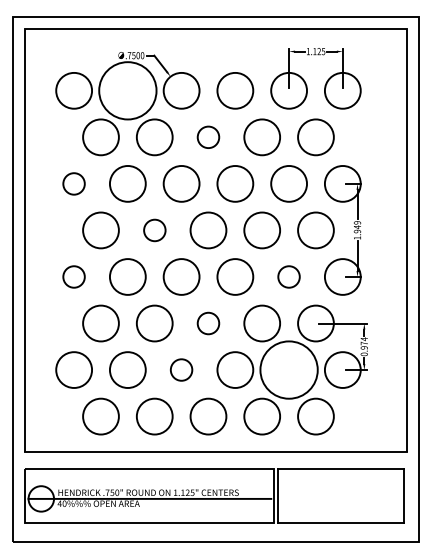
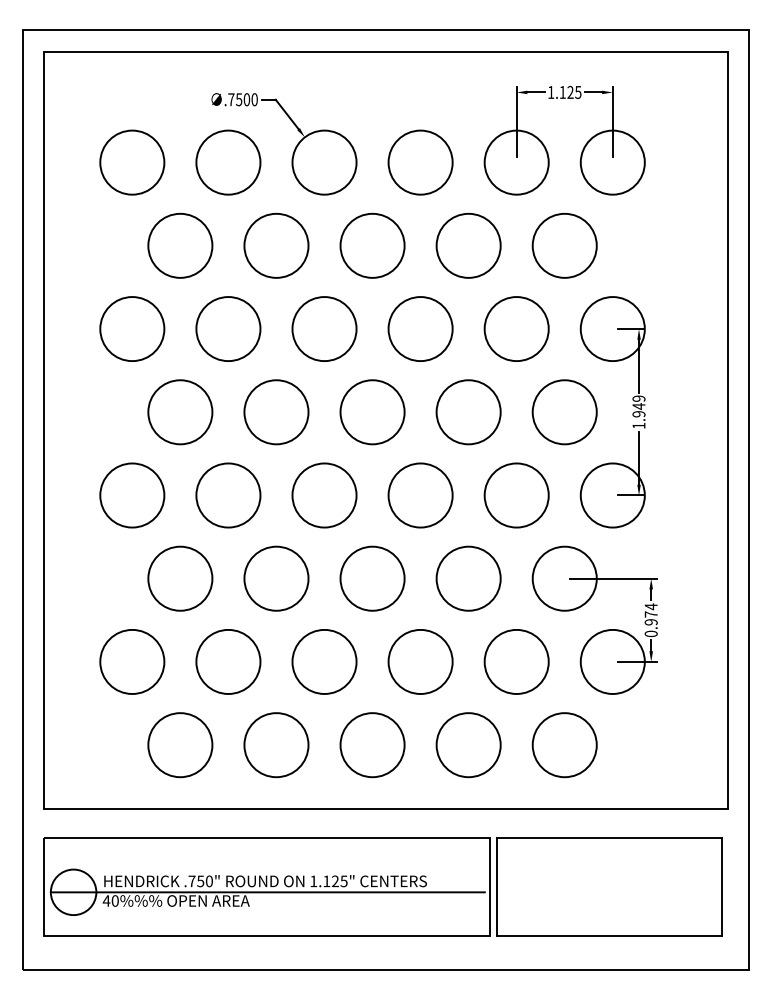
circle: (127, 90) -> (227, 162), size x0.62
circle: (208, 137) -> (372, 246), size x1.67
circle: (73, 183) -> (131, 328), size x1.67
circle: (154, 230) -> (276, 412), size x1.67
circle: (73, 276) -> (131, 494), size x1.67
circle: (288, 276) -> (515, 494), size x1.67
circle: (208, 323) -> (372, 578), size x1.67
circle: (181, 369) -> (324, 660), size x1.67
circle: (289, 369) -> (517, 660), size x0.62

